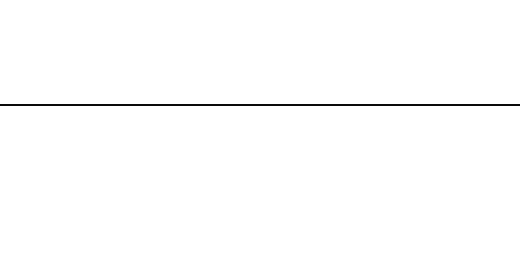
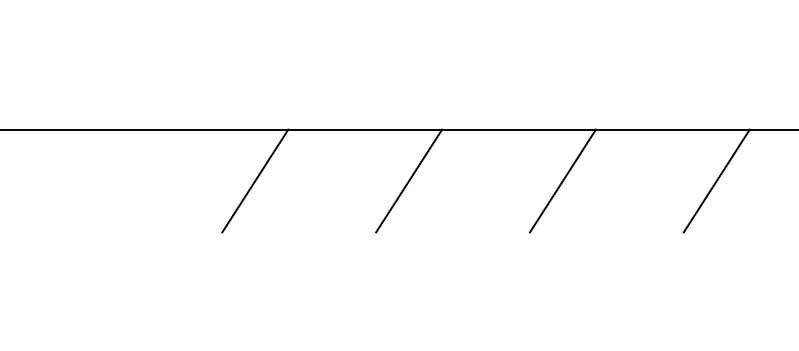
line: (127, 135) -> (253, 180), added
line: (219, 135) -> (408, 180), added
line: (311, 135) -> (562, 180), added
line: (402, 135) -> (715, 180), added

